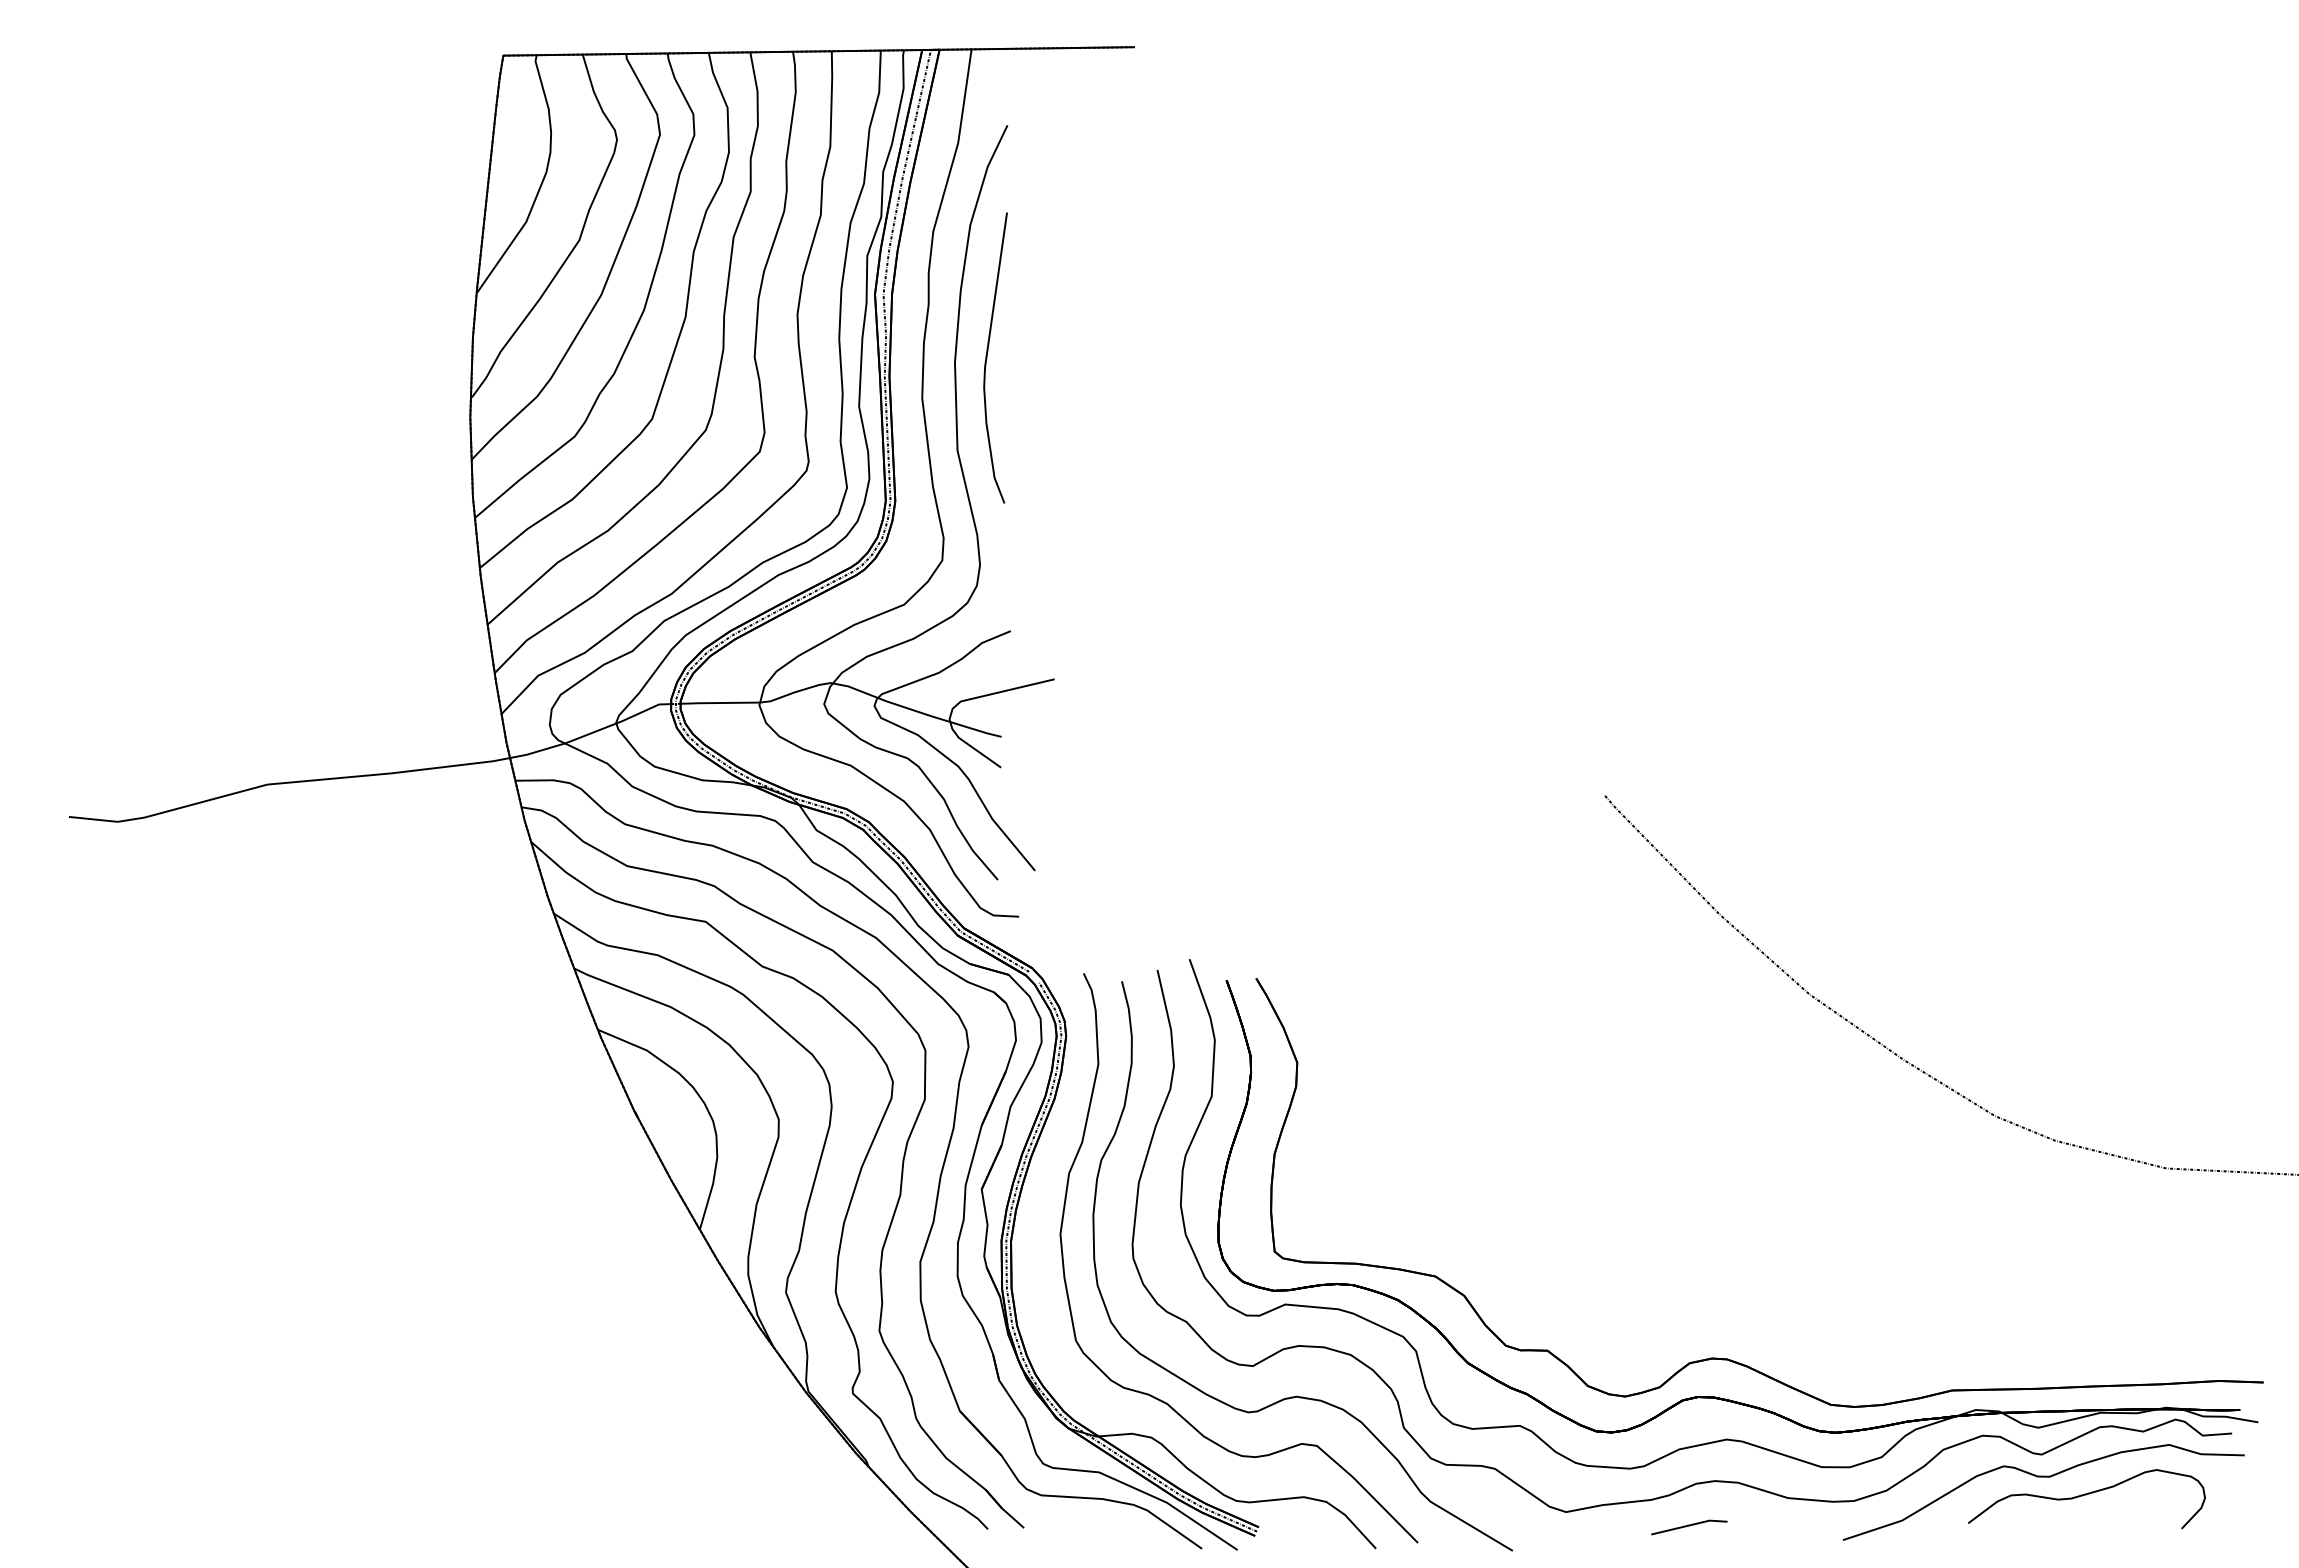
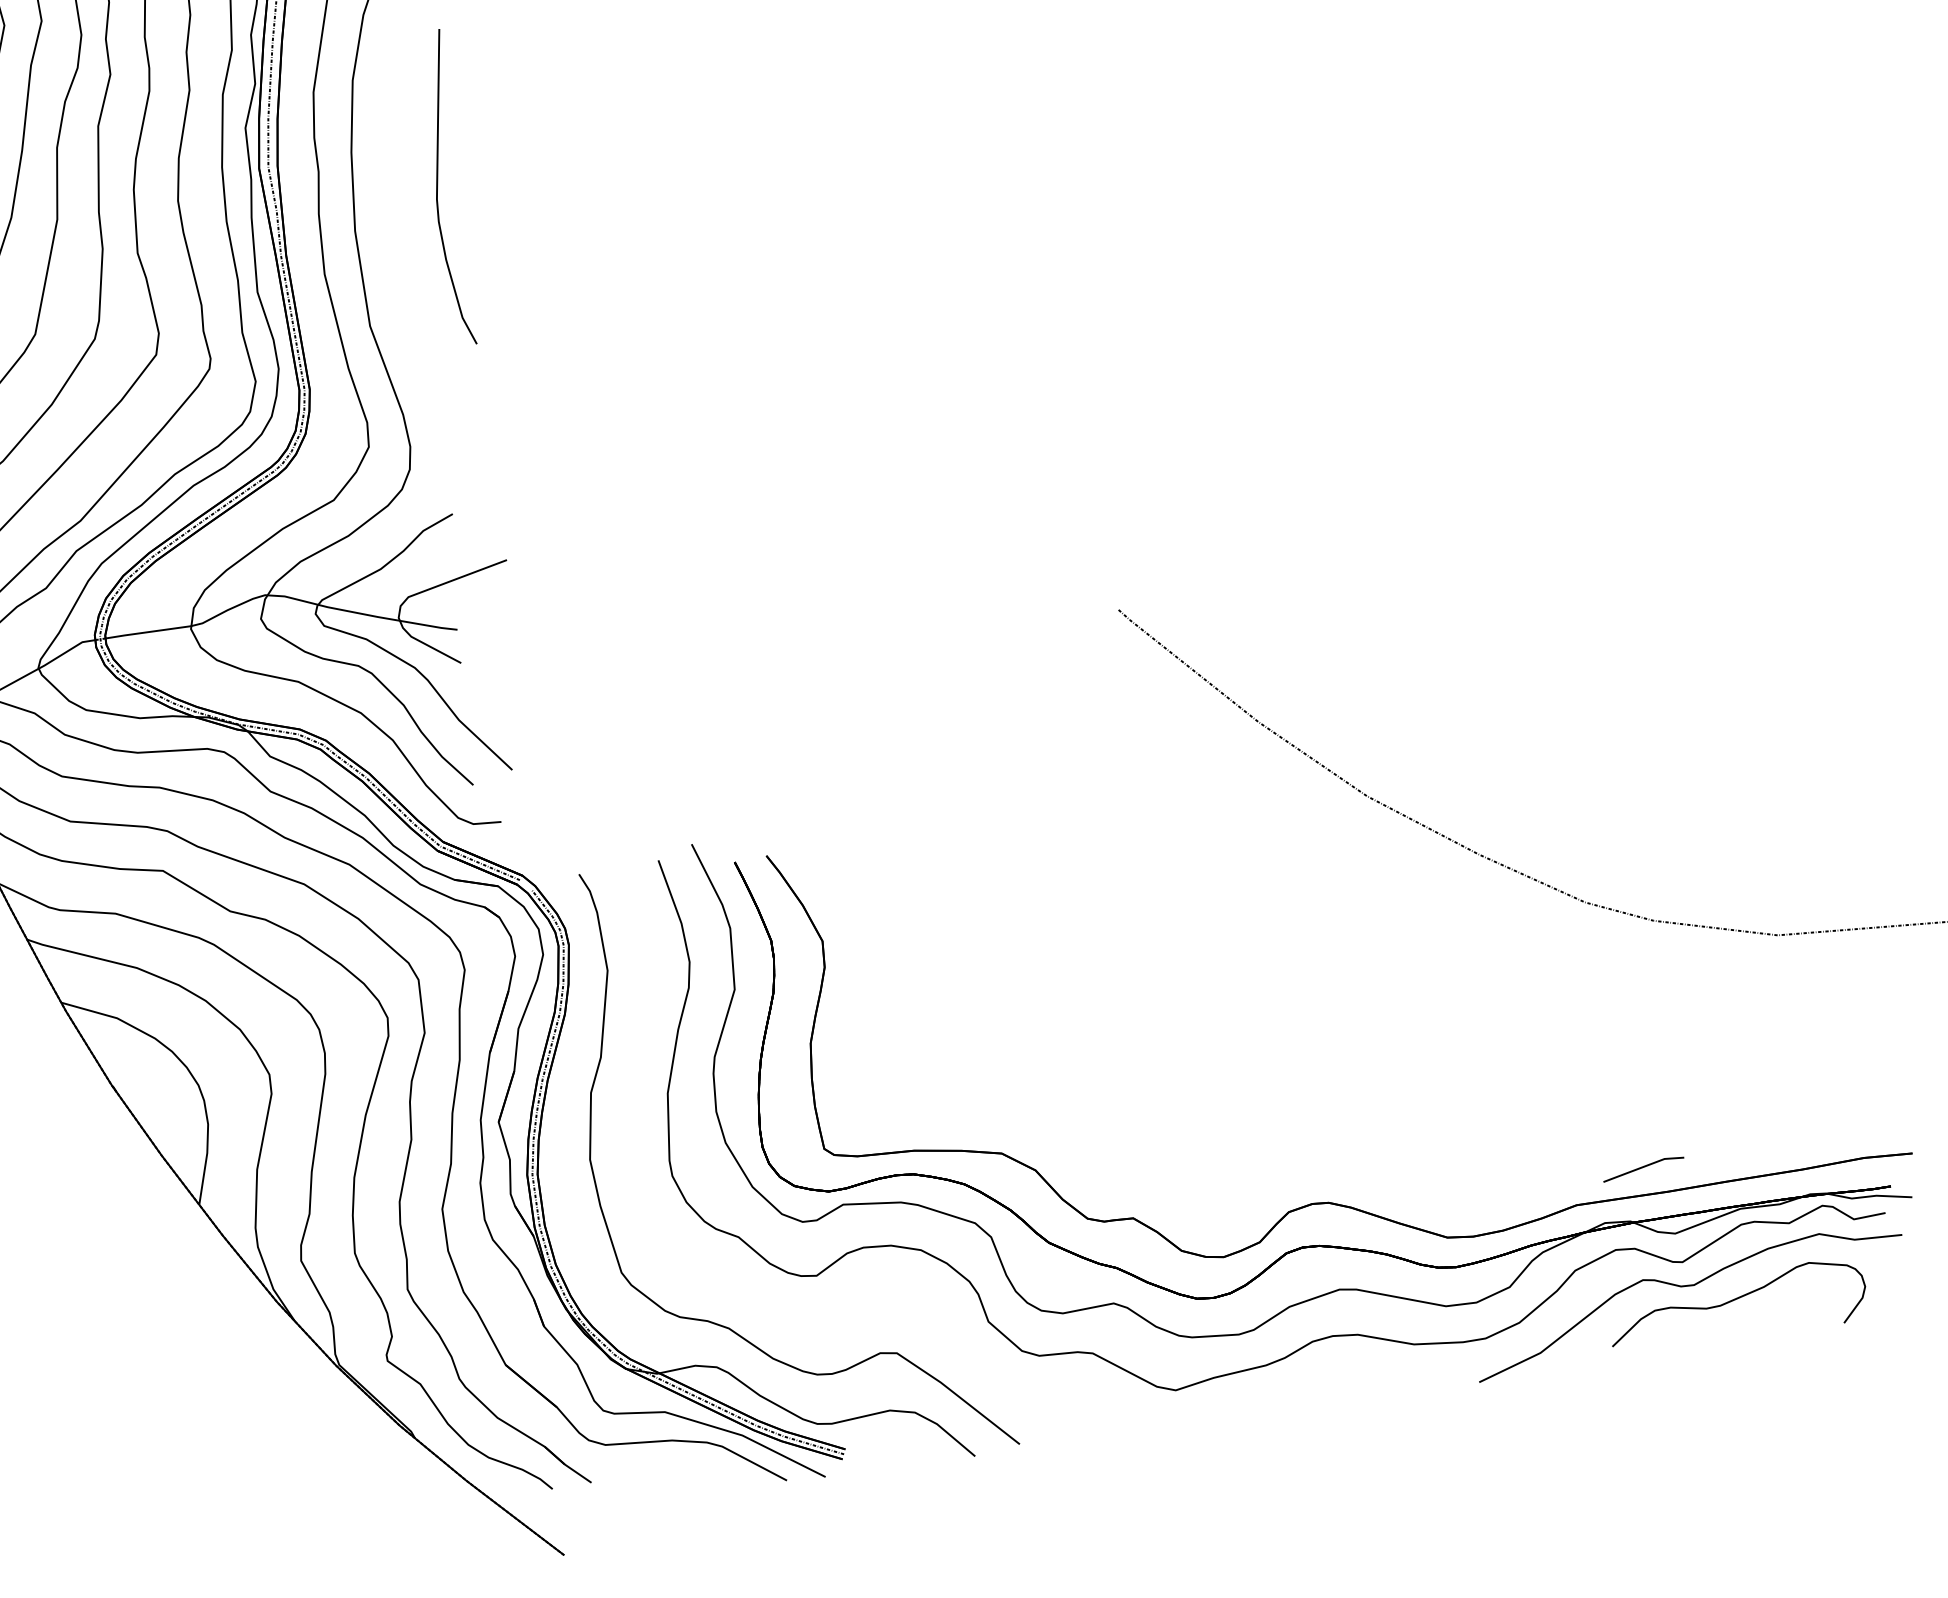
curve: (987, 357) -> (438, 188), moved
curve: (1296, 1395) -> (867, 1301), removed
line: (1689, 1526) -> (1643, 1168), moved

